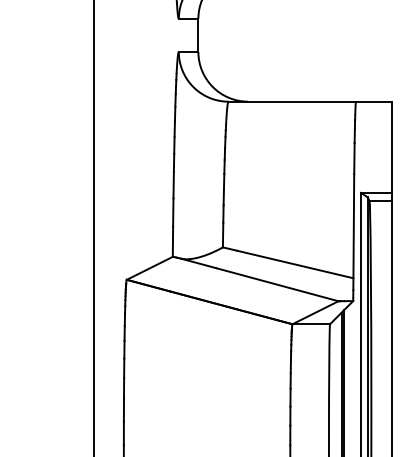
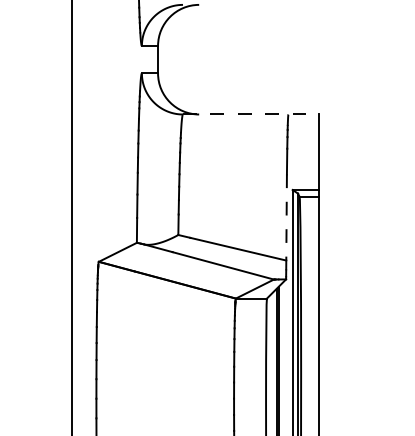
line: (310, 101) -> (250, 114), solid -> dashed
line: (353, 232) -> (286, 222), solid -> dashed

